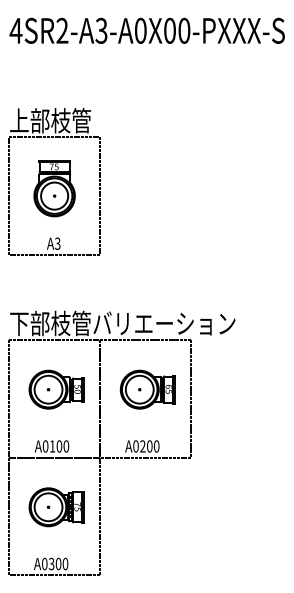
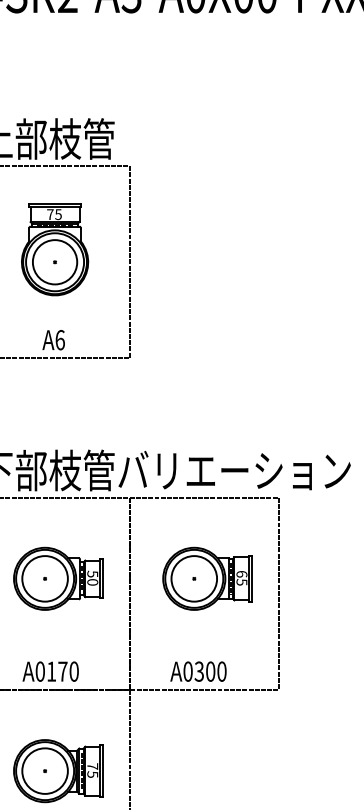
text: (57, 243) -> (59, 339), A3 -> A6
text: (59, 446) -> (63, 671), A0100 -> A0170
text: (142, 446) -> (198, 671), A0200 -> A0300

